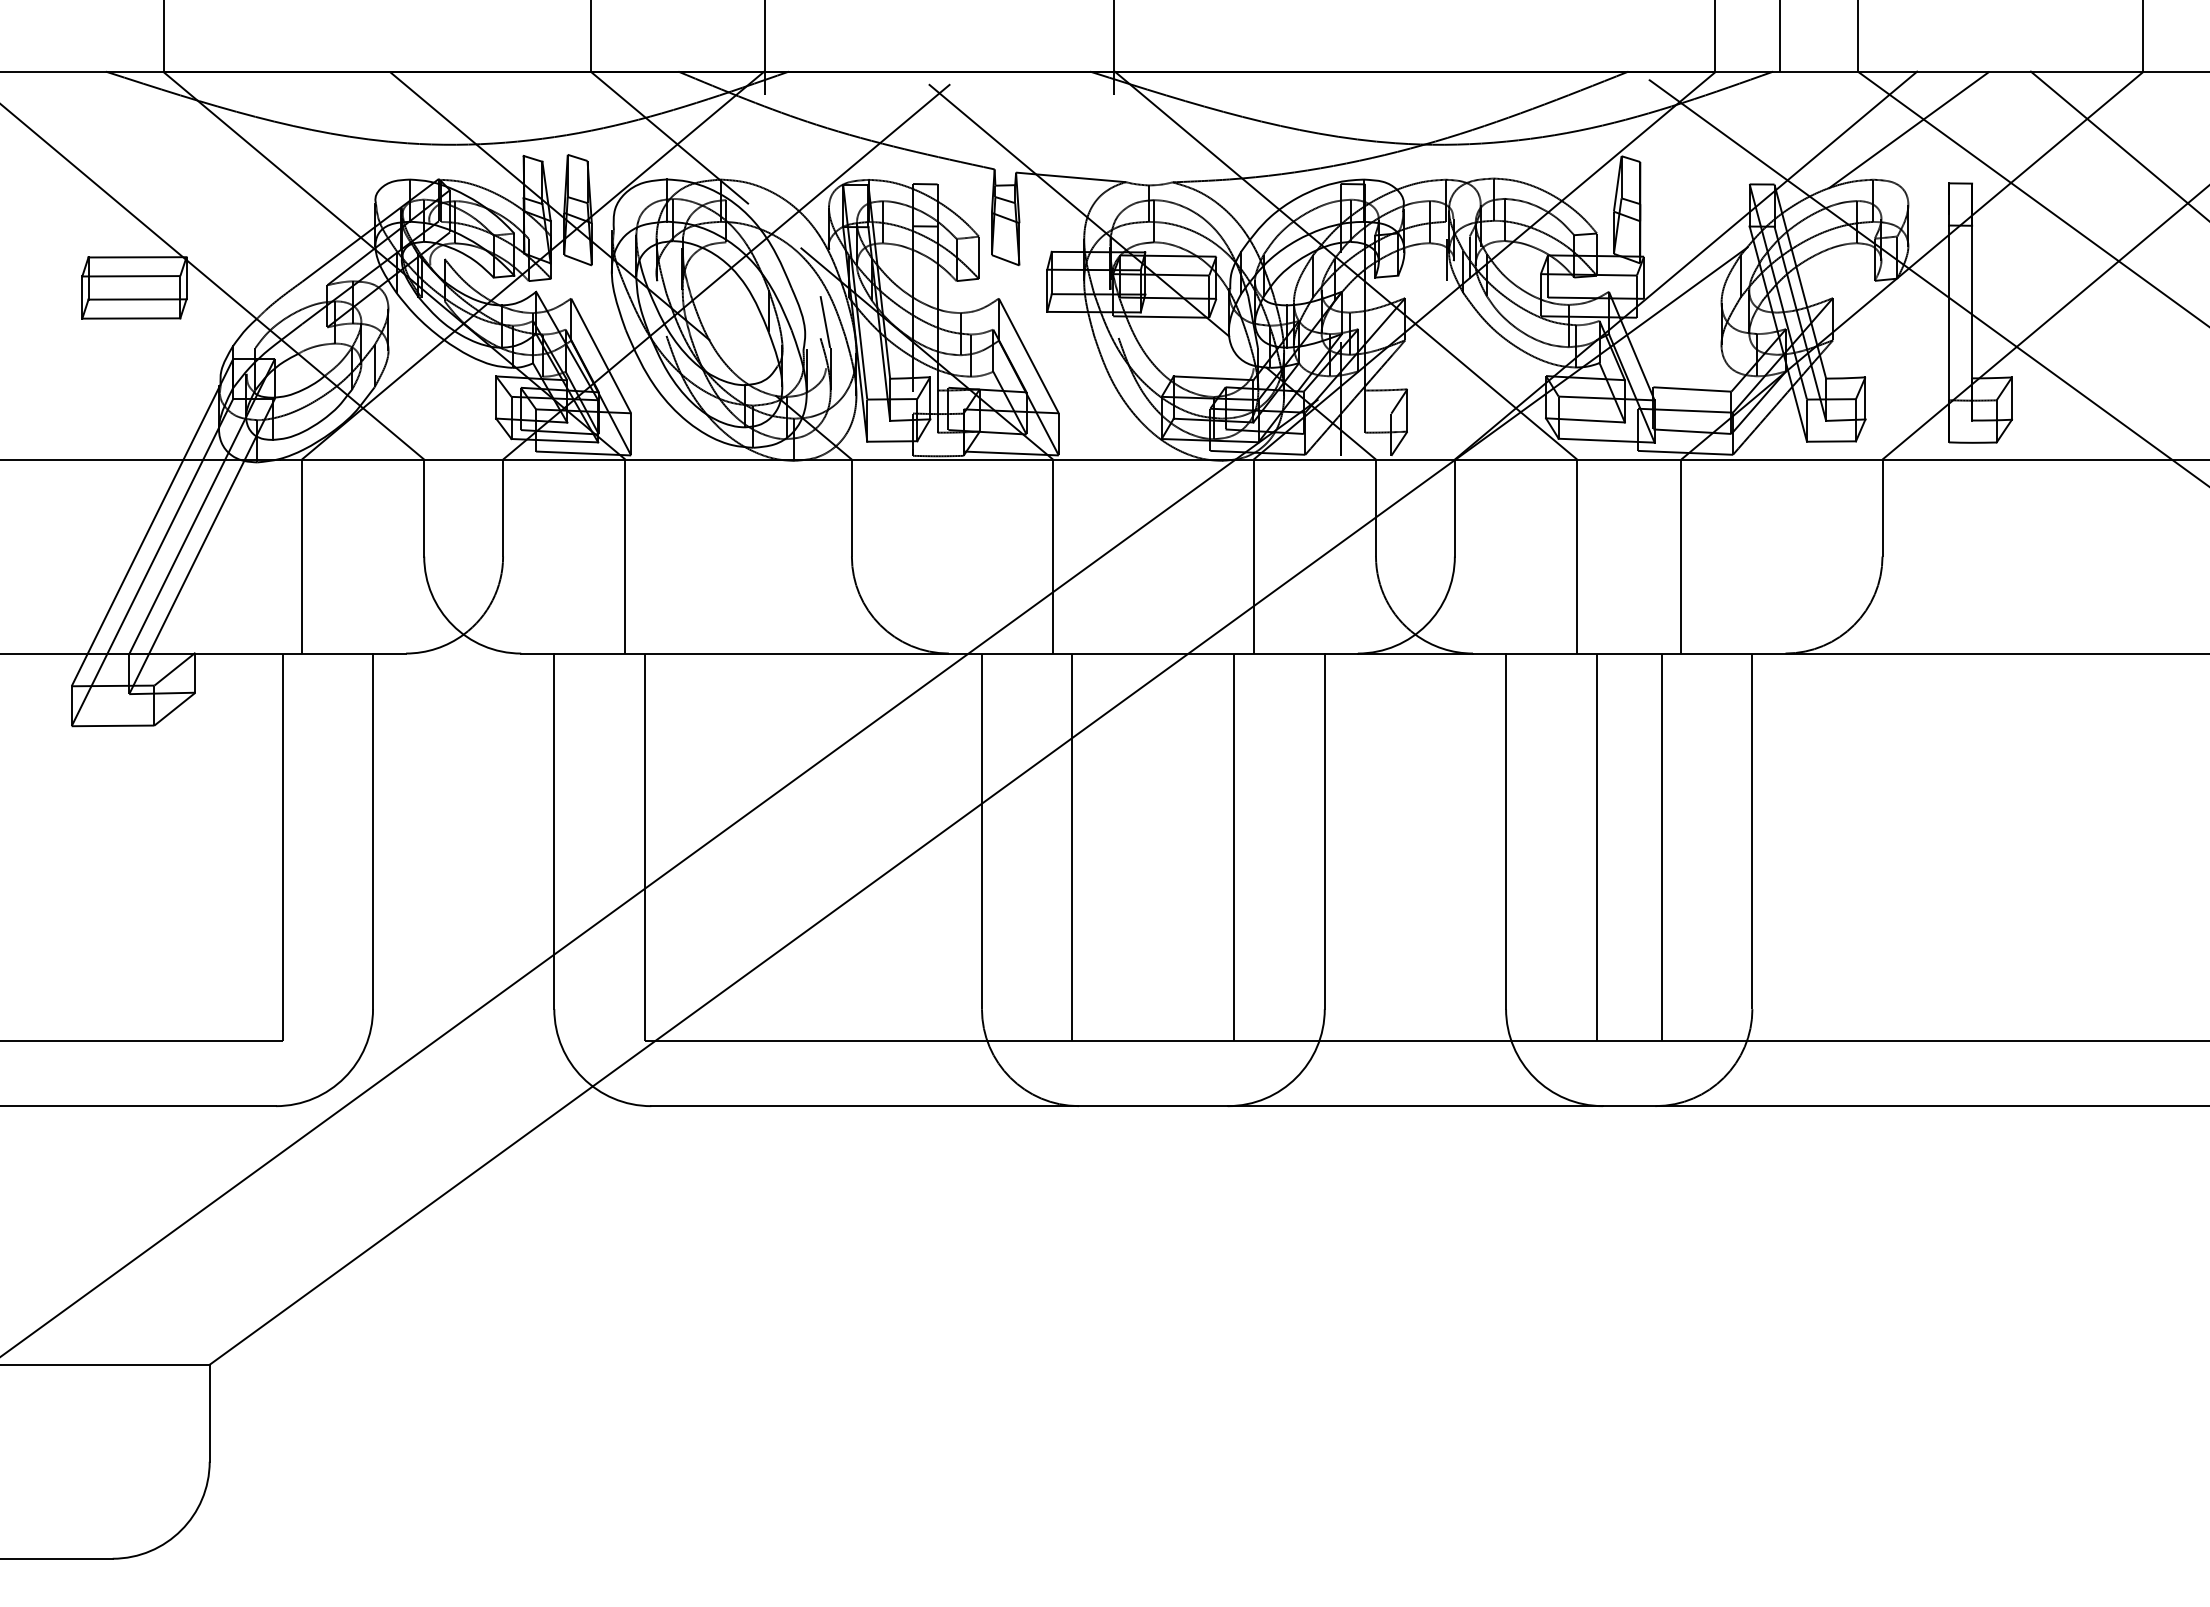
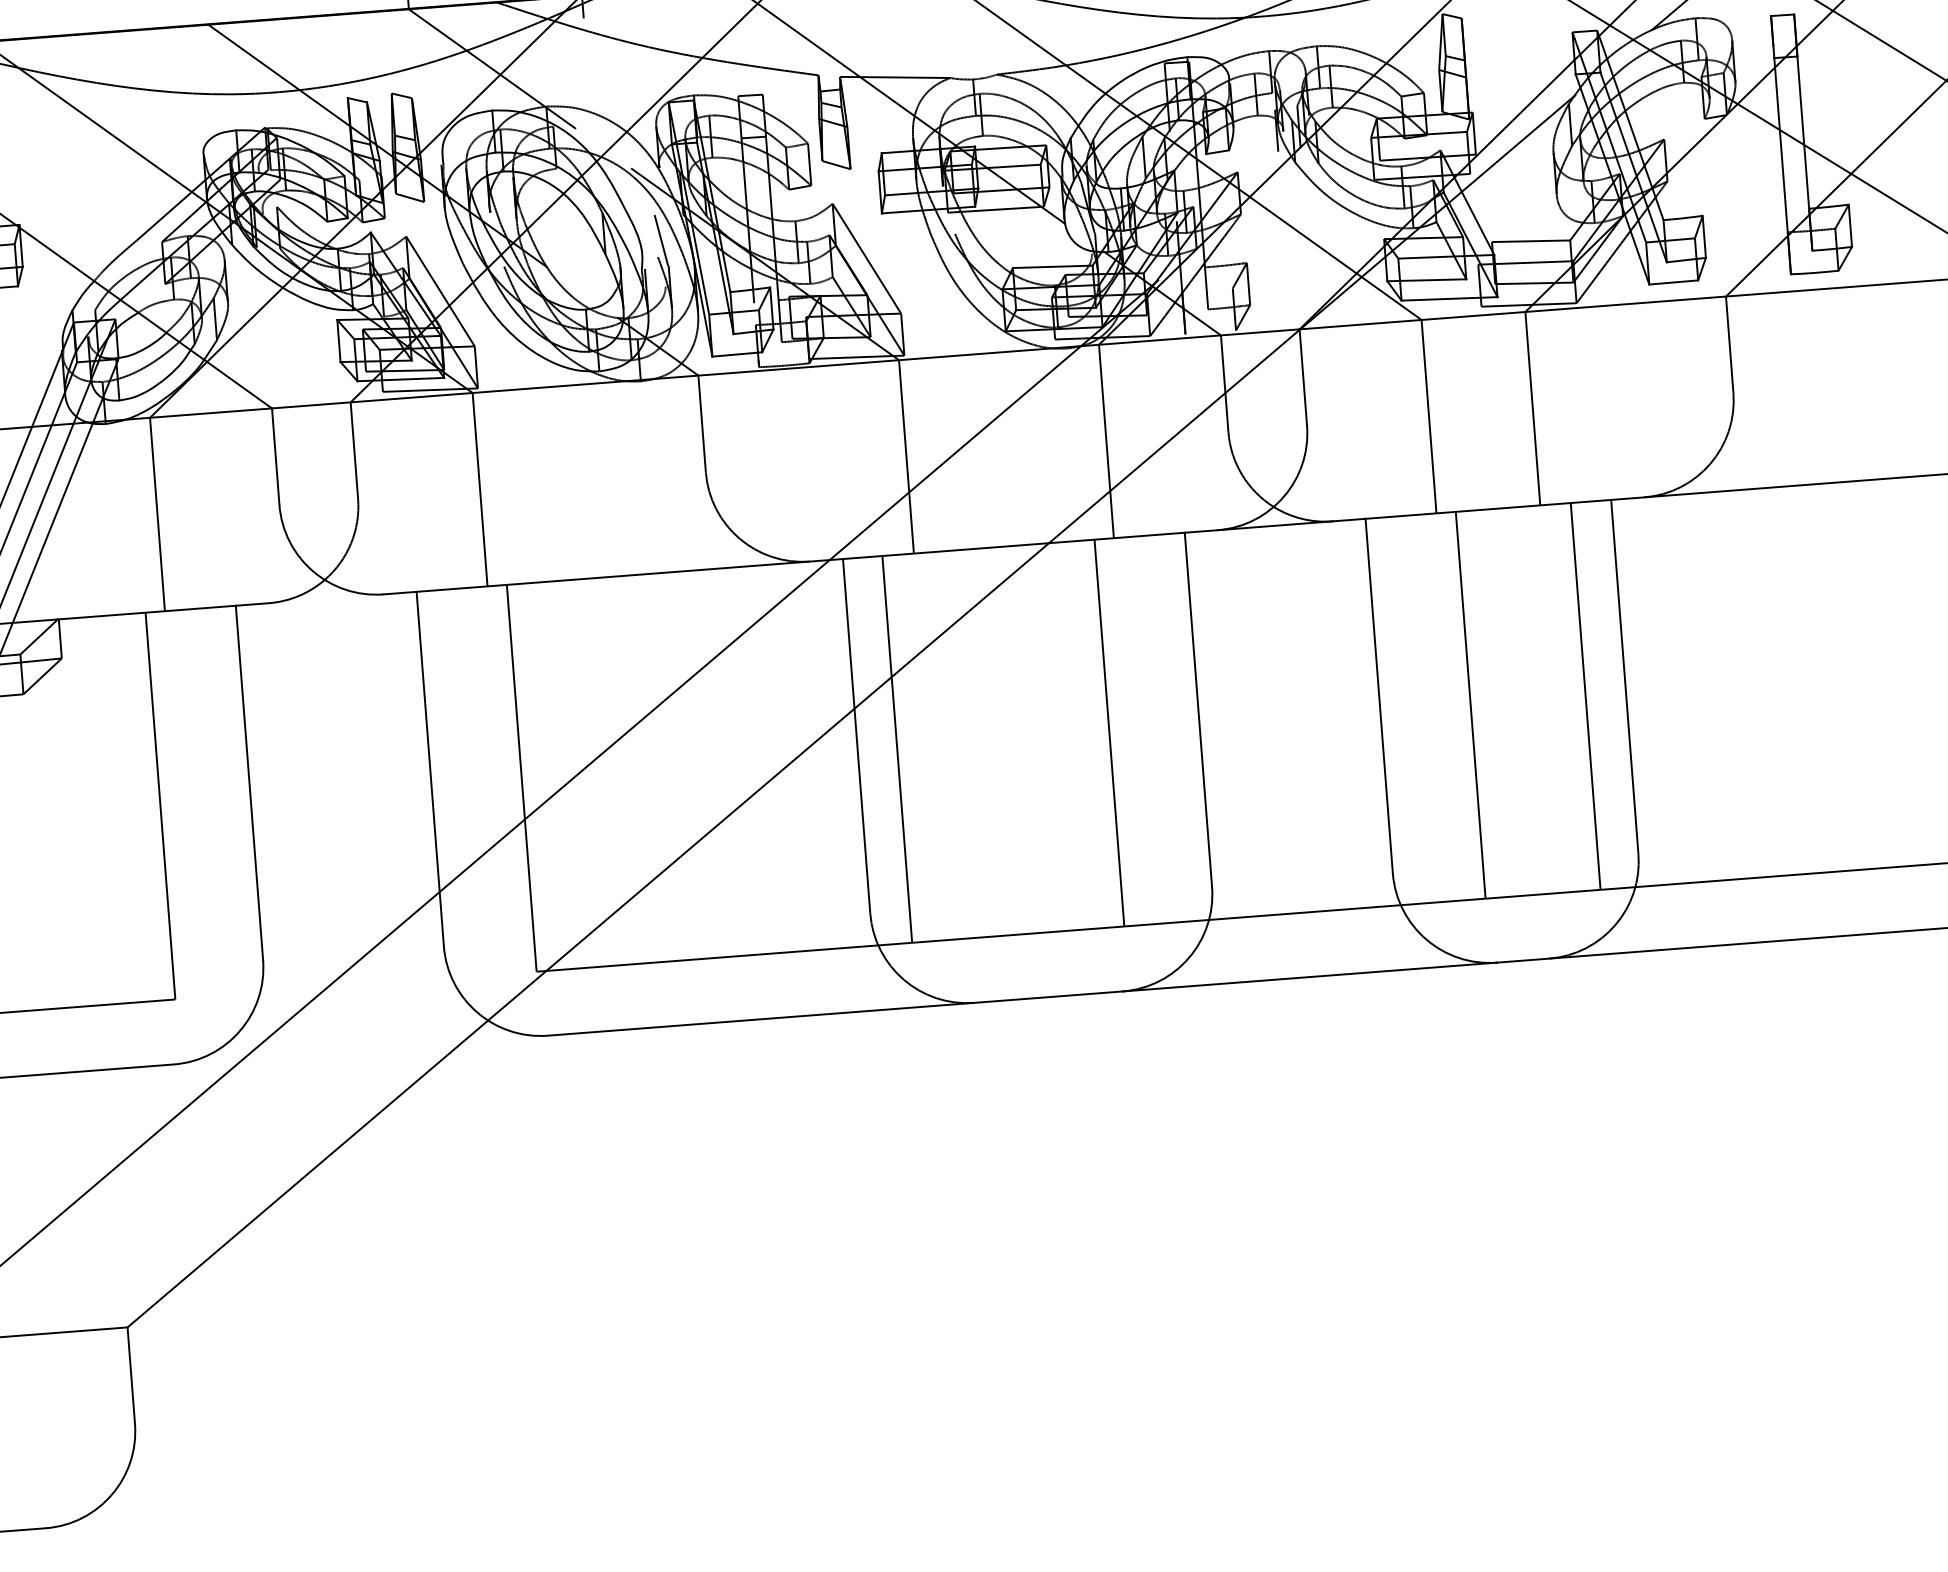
line: (1072, 847) -> (897, 749), moved
line: (1661, 847) -> (1585, 696), moved

